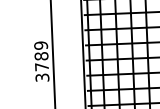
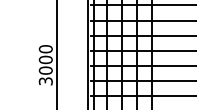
text: (41, 55) -> (45, 59), 3789 -> 3000

